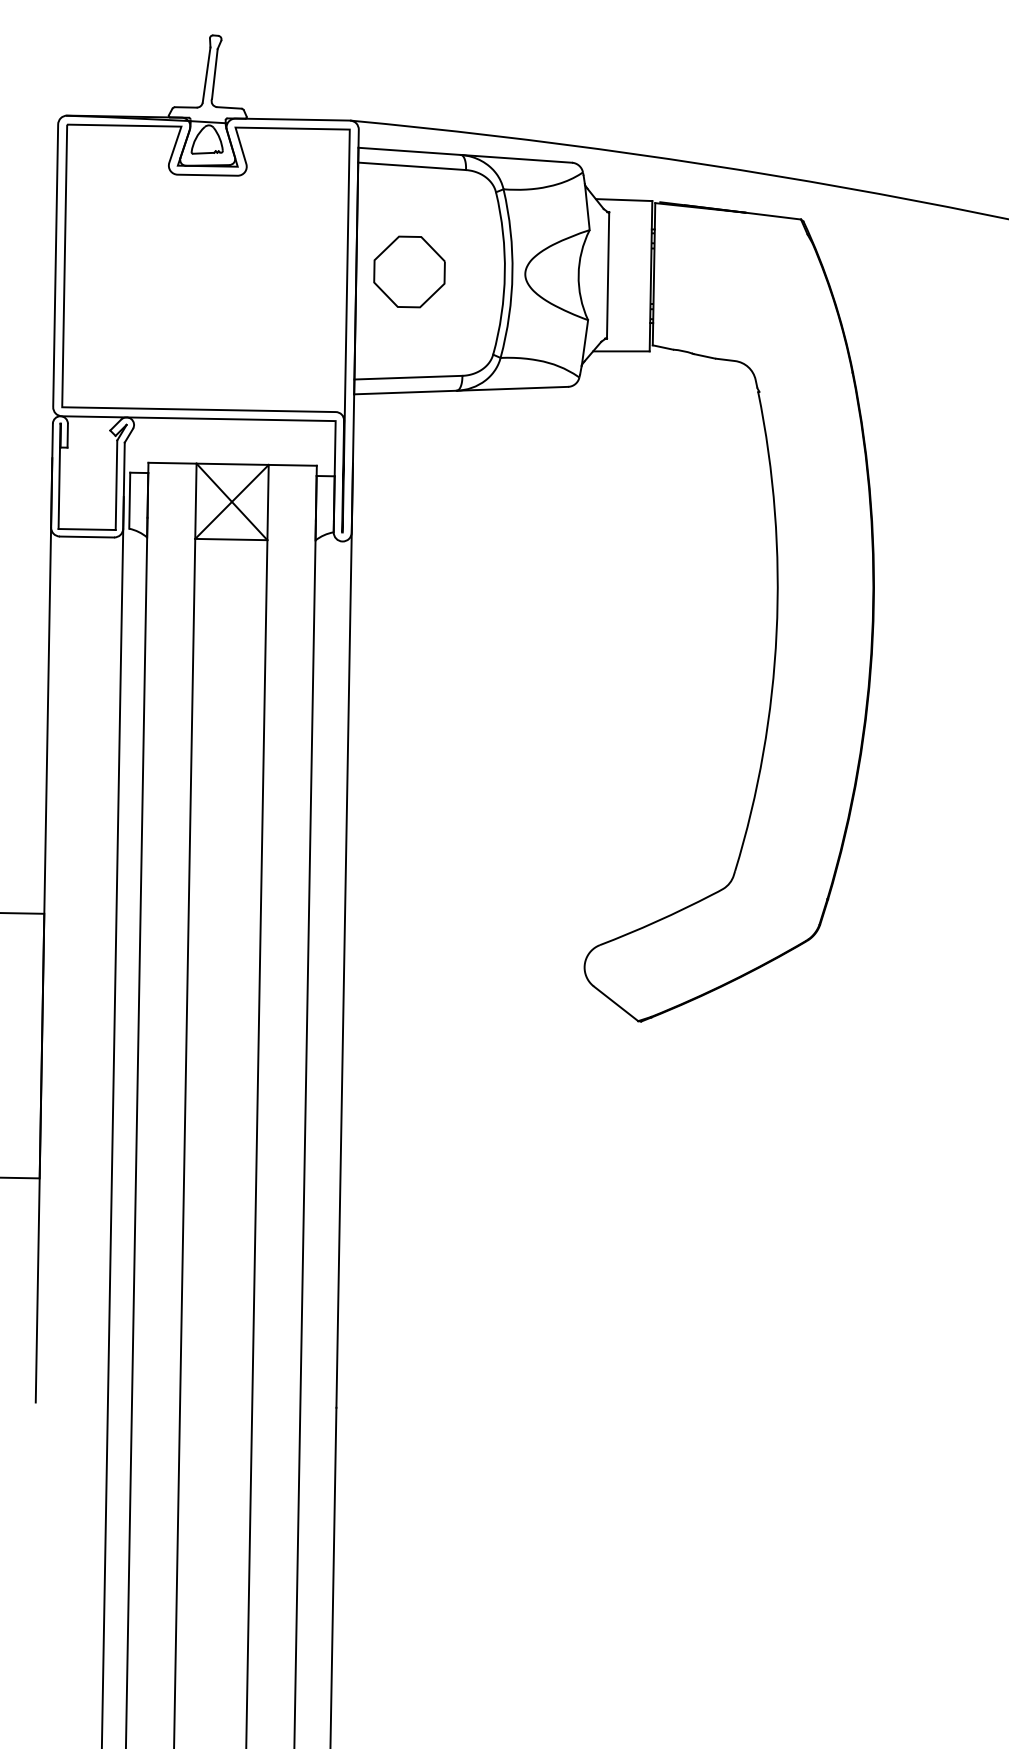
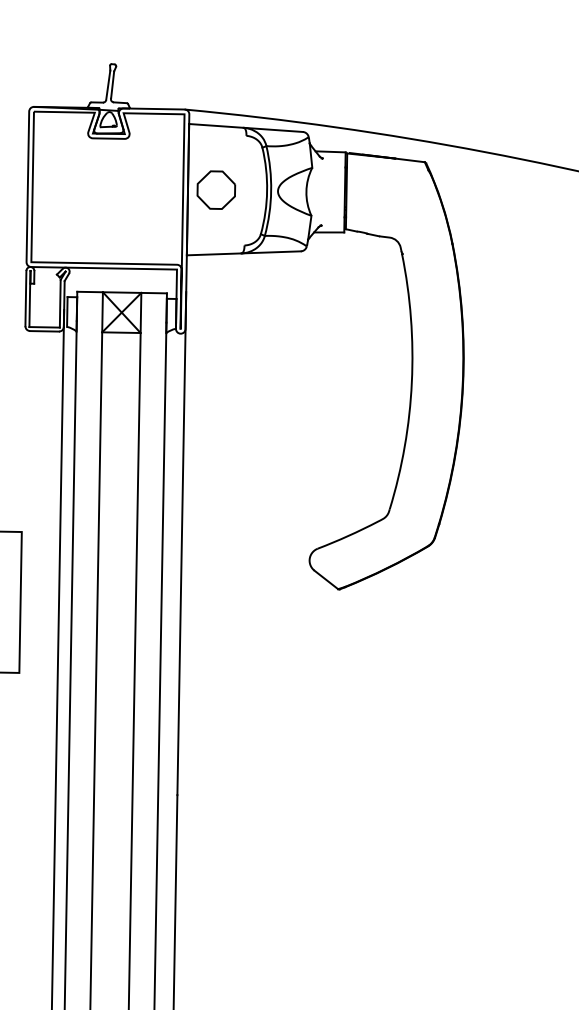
line: (411, 165) -> (217, 133), removed
line: (606, 274) -> (321, 191), removed
line: (407, 377) -> (215, 246), removed
line: (43, 929) -> (21, 540), removed

